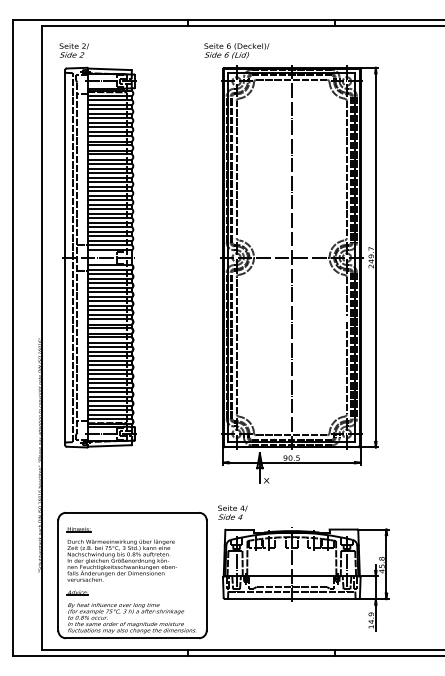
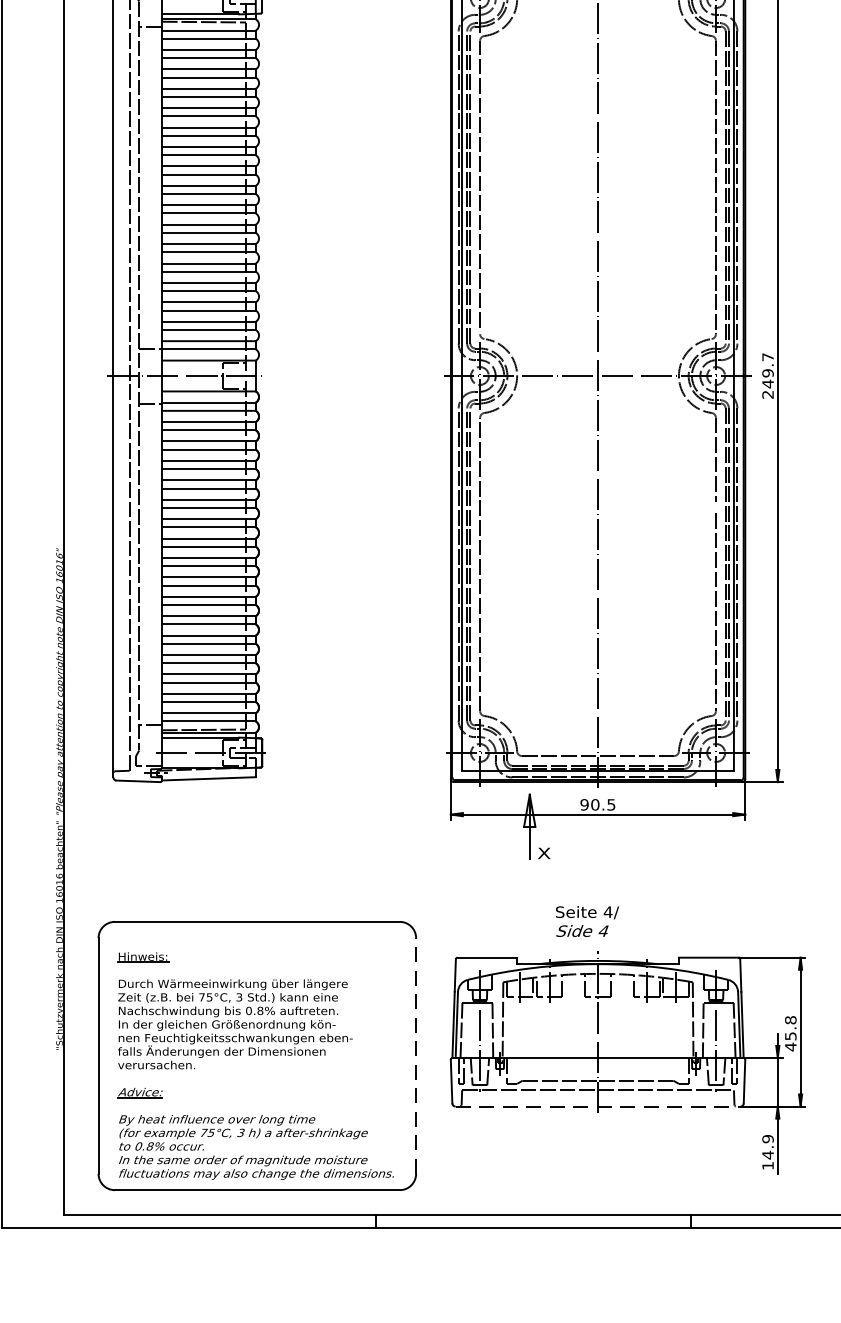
text: (232, 512) -> (586, 921), moved
line: (206, 575) -> (415, 1055), solid -> dashed
line: (291, 599) -> (597, 1107), solid -> dashed

